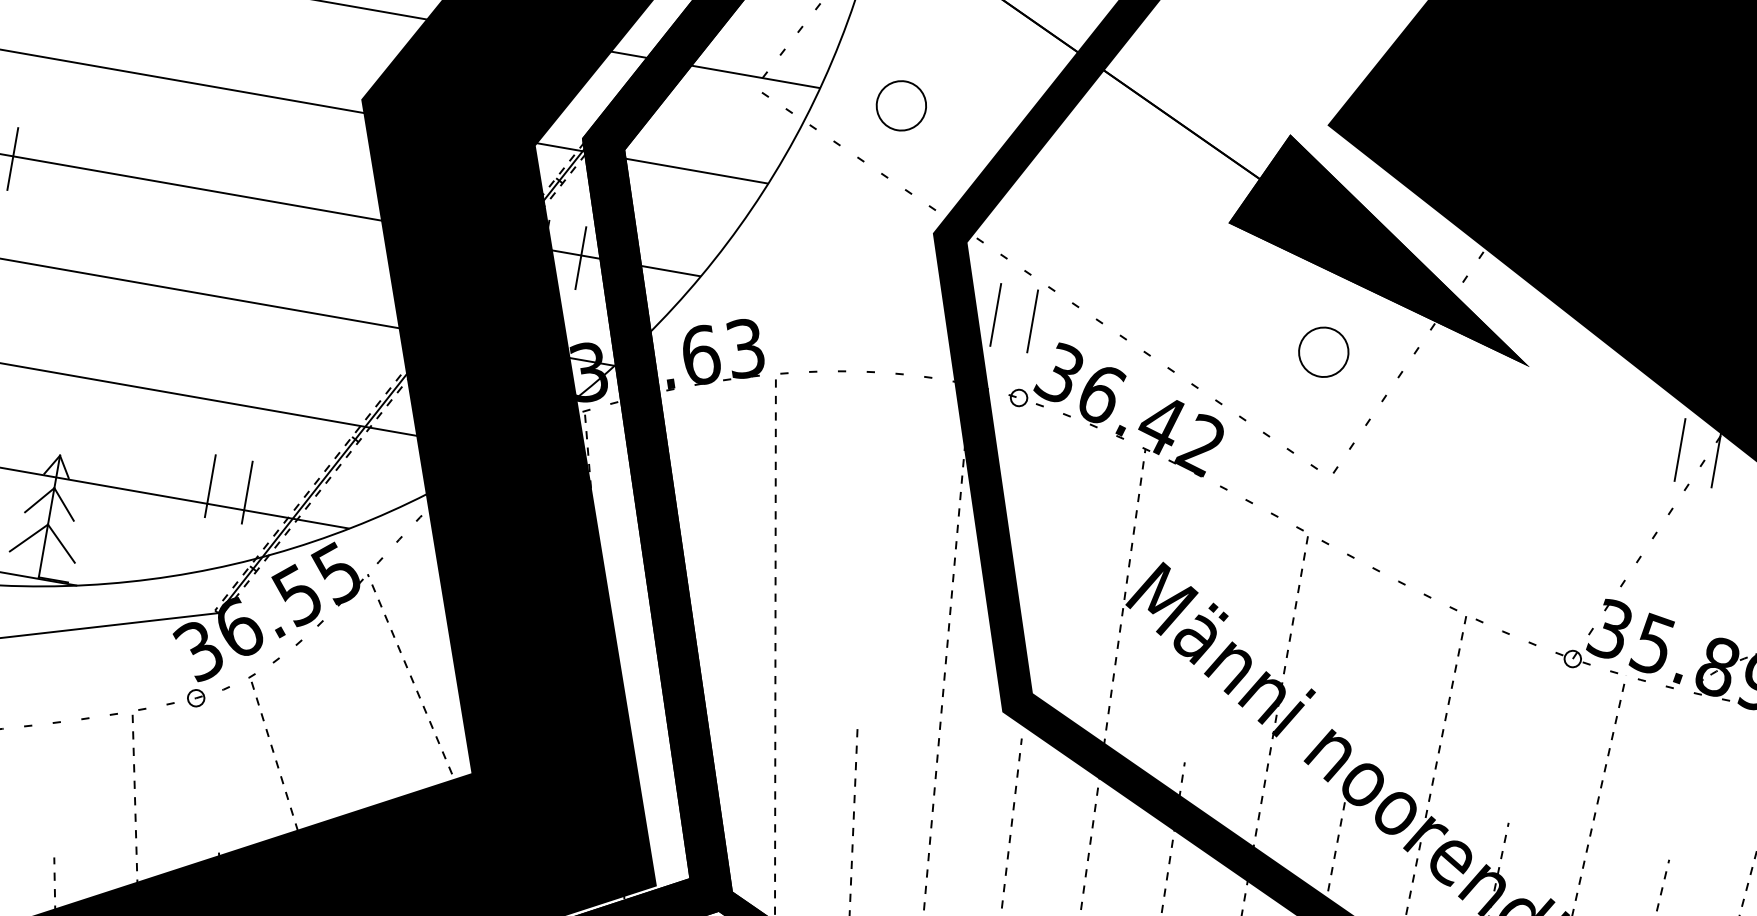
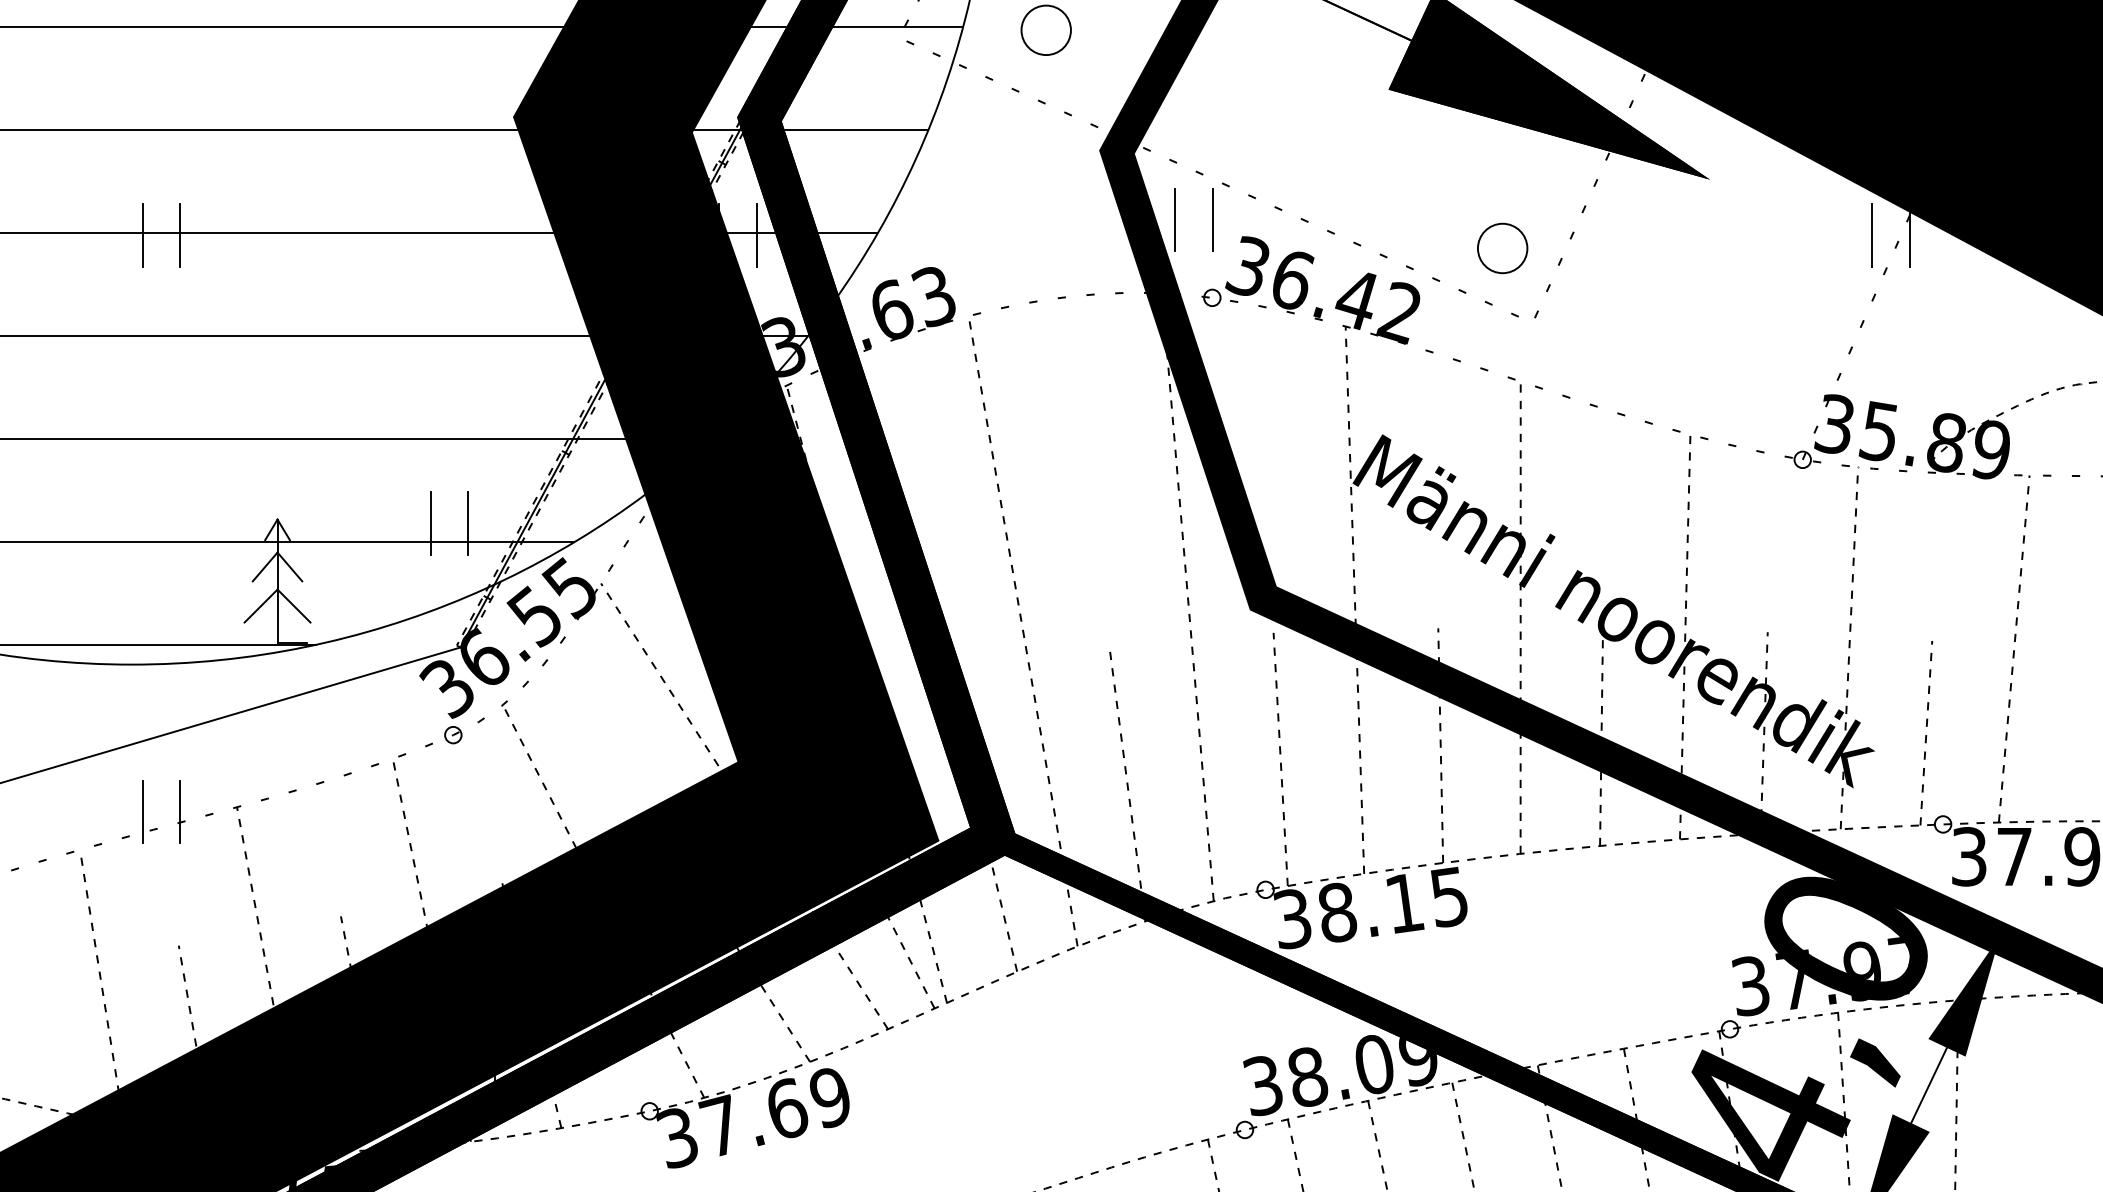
part: (1323, 352) -> (1502, 248), moved

